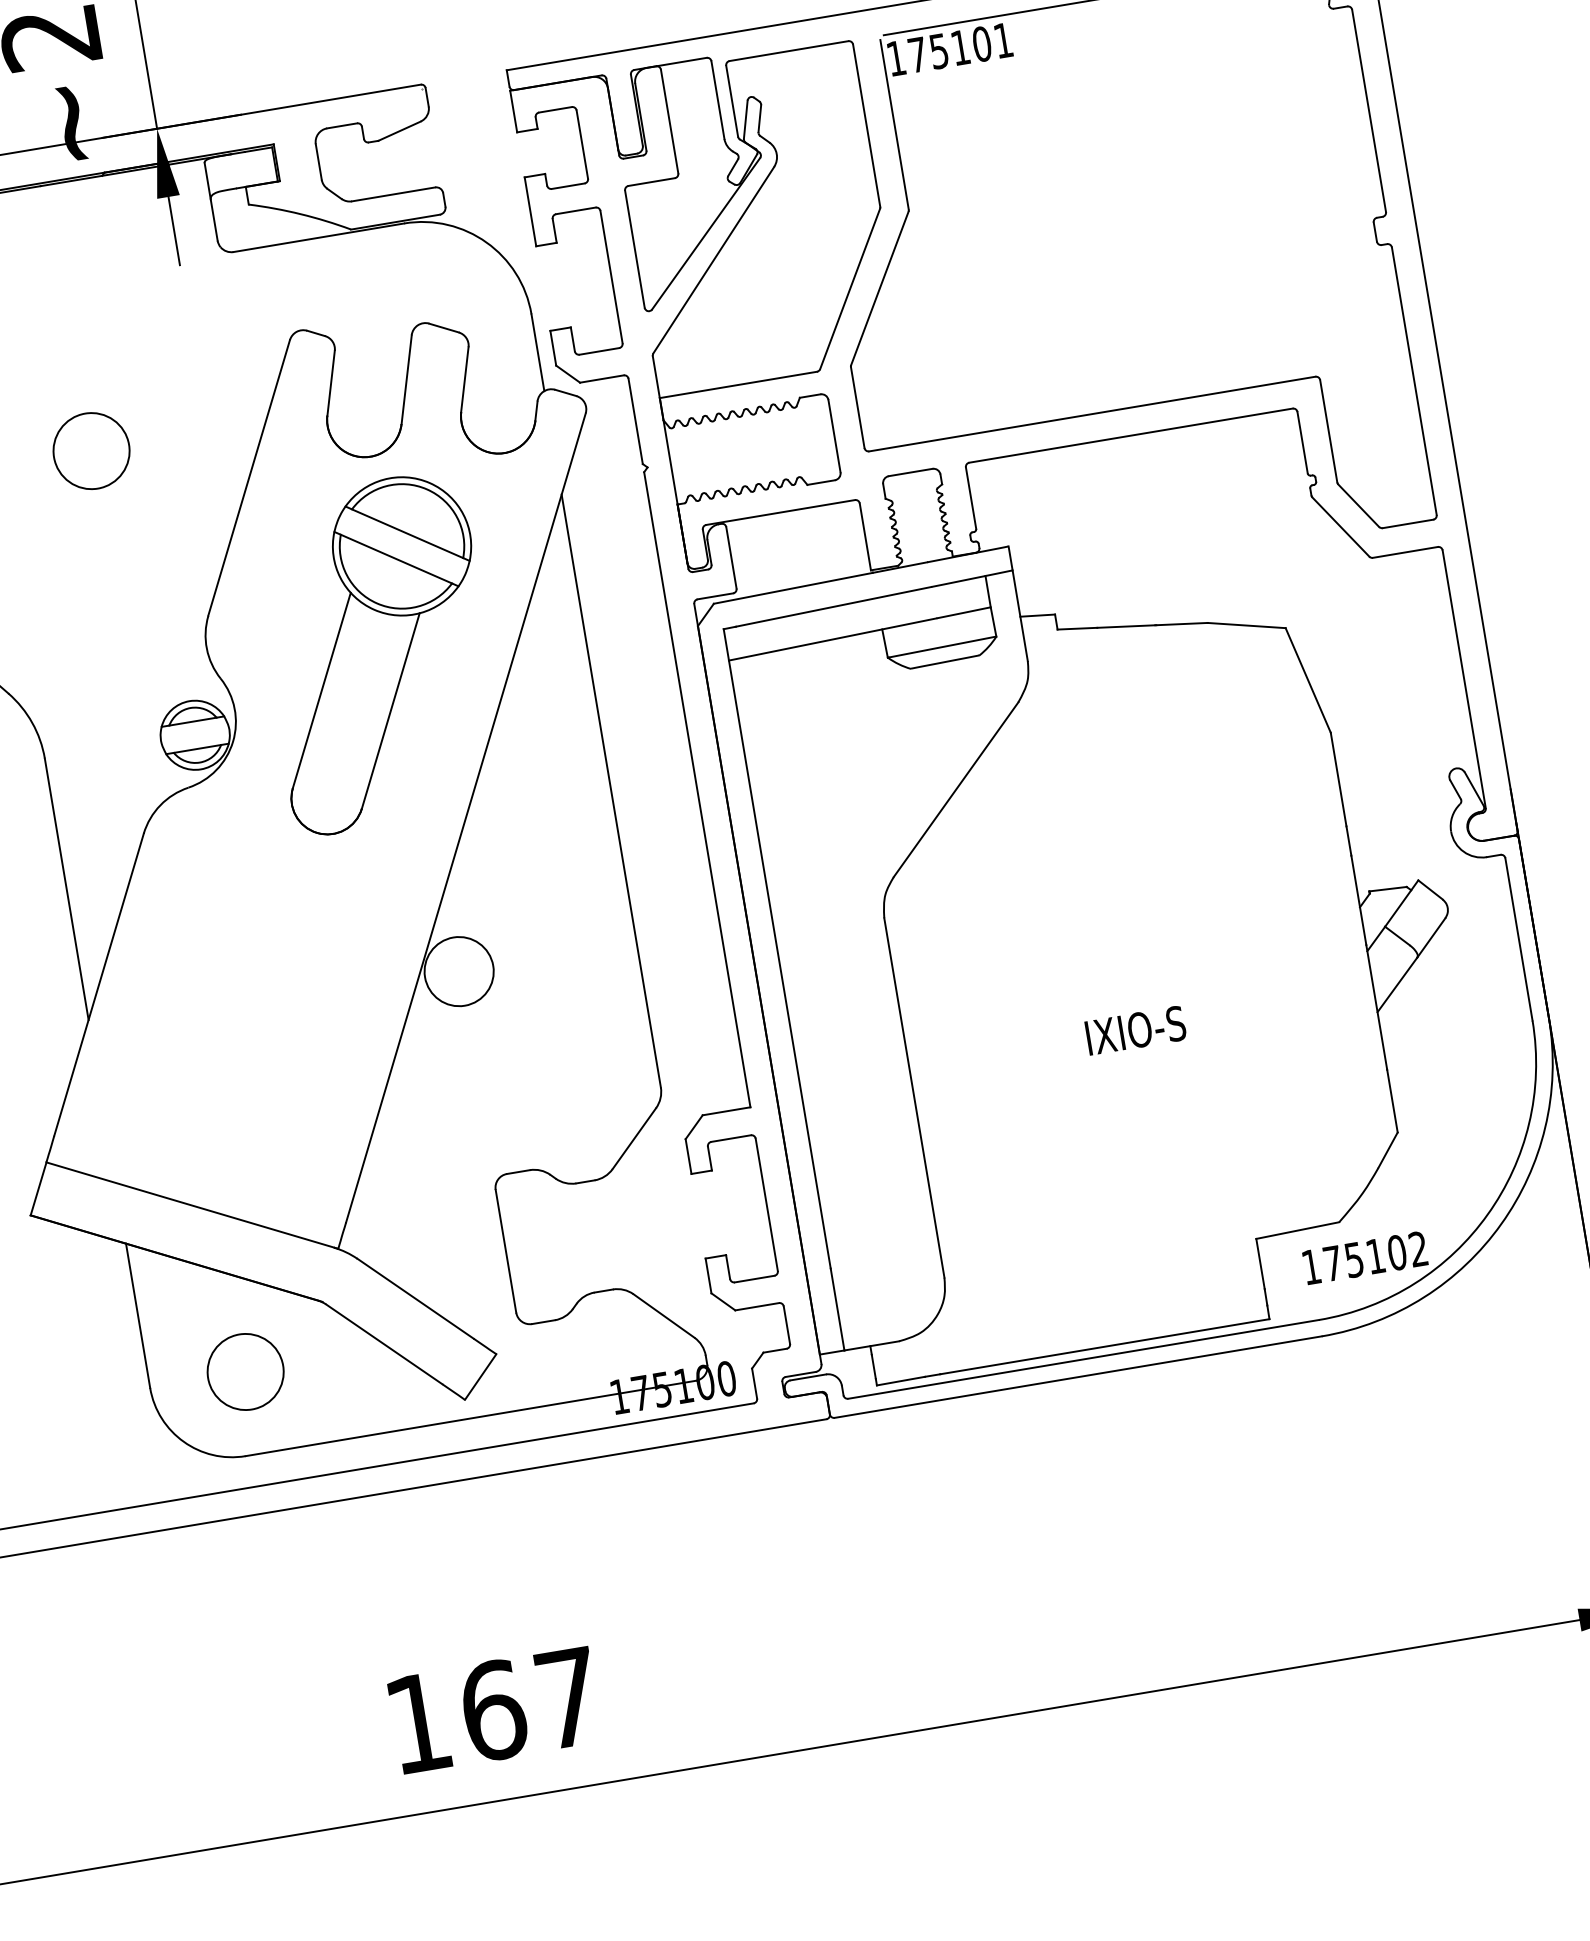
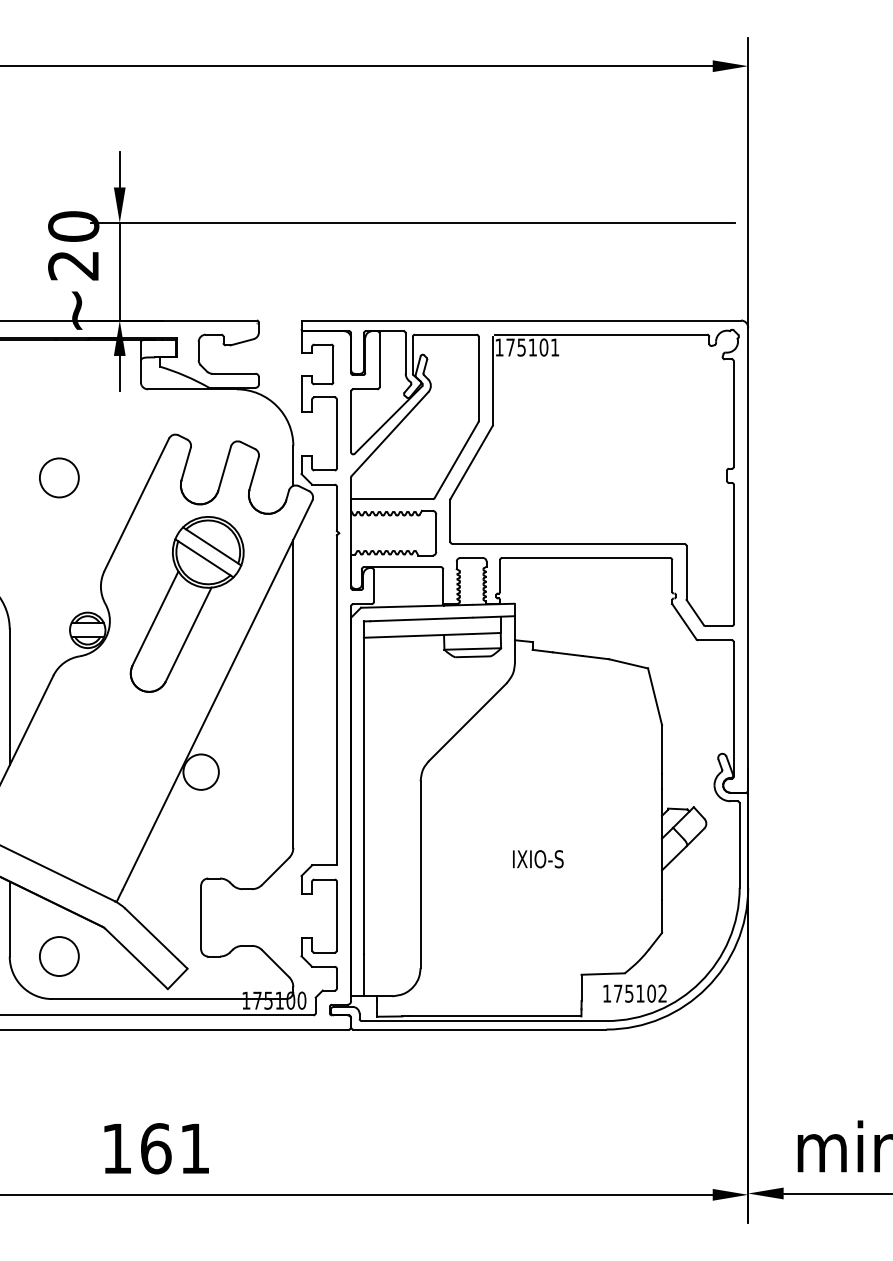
text: (567, 1697) -> (194, 1148), 167 -> 161

